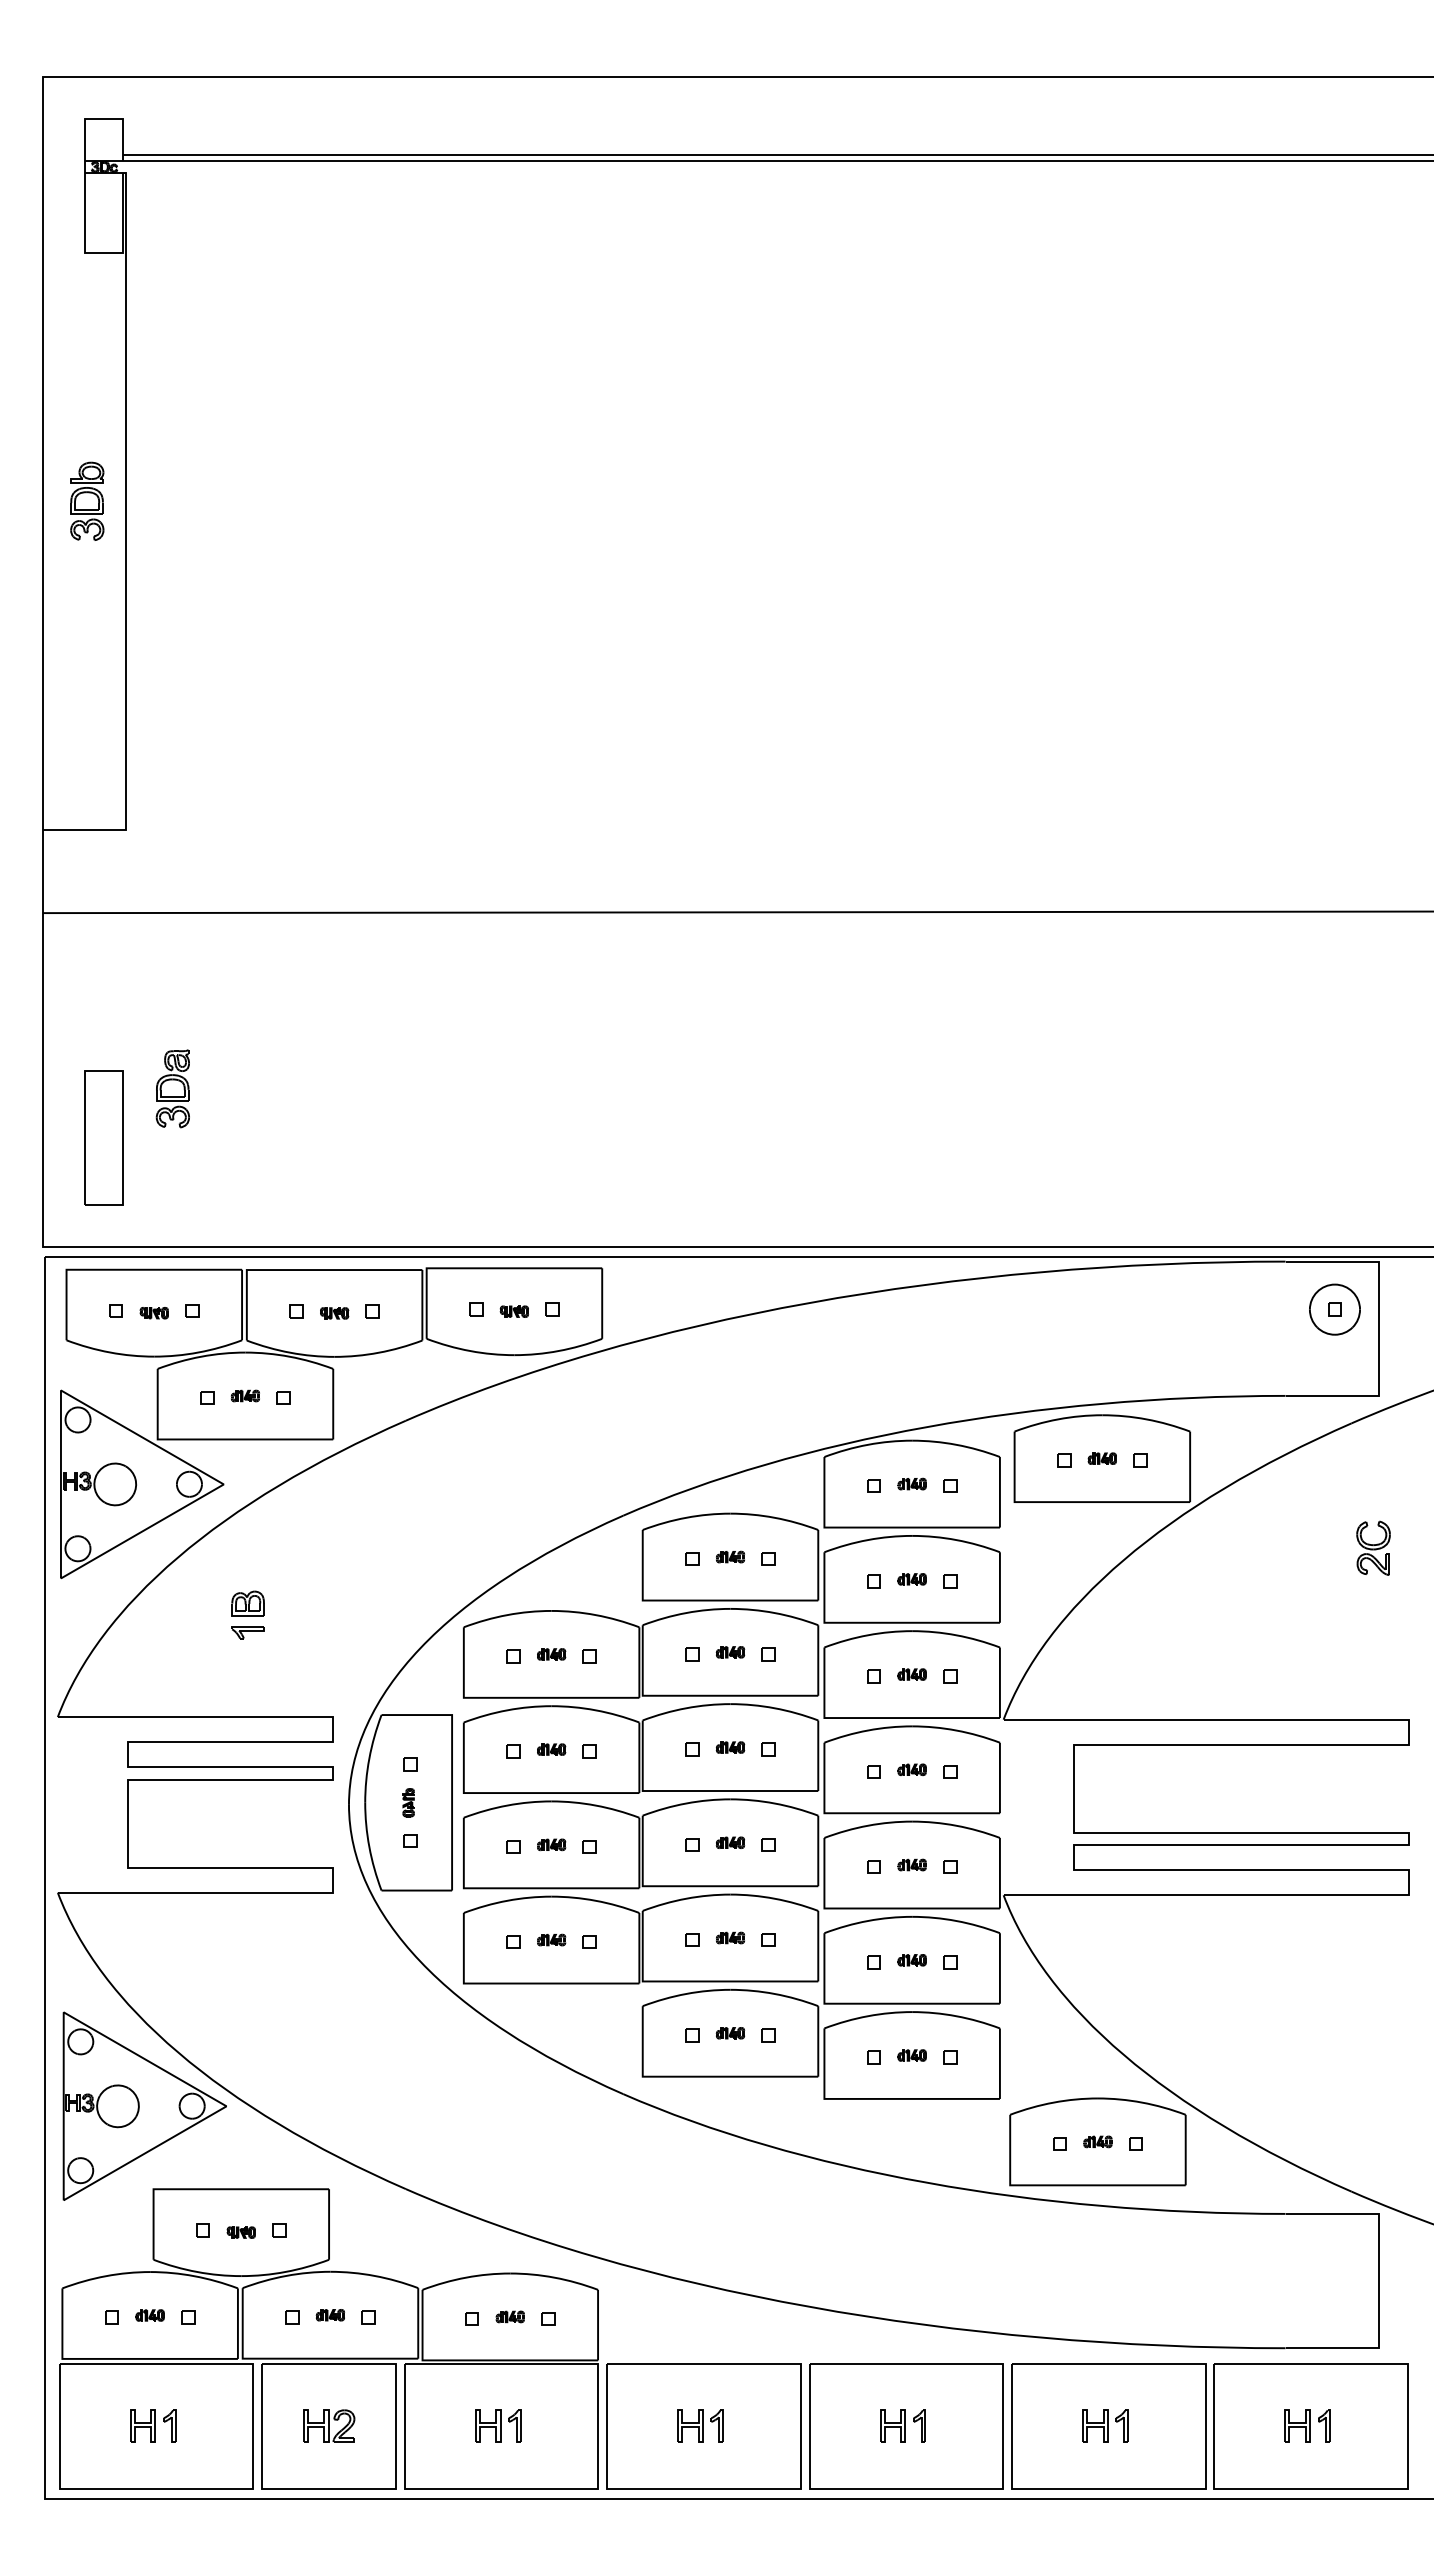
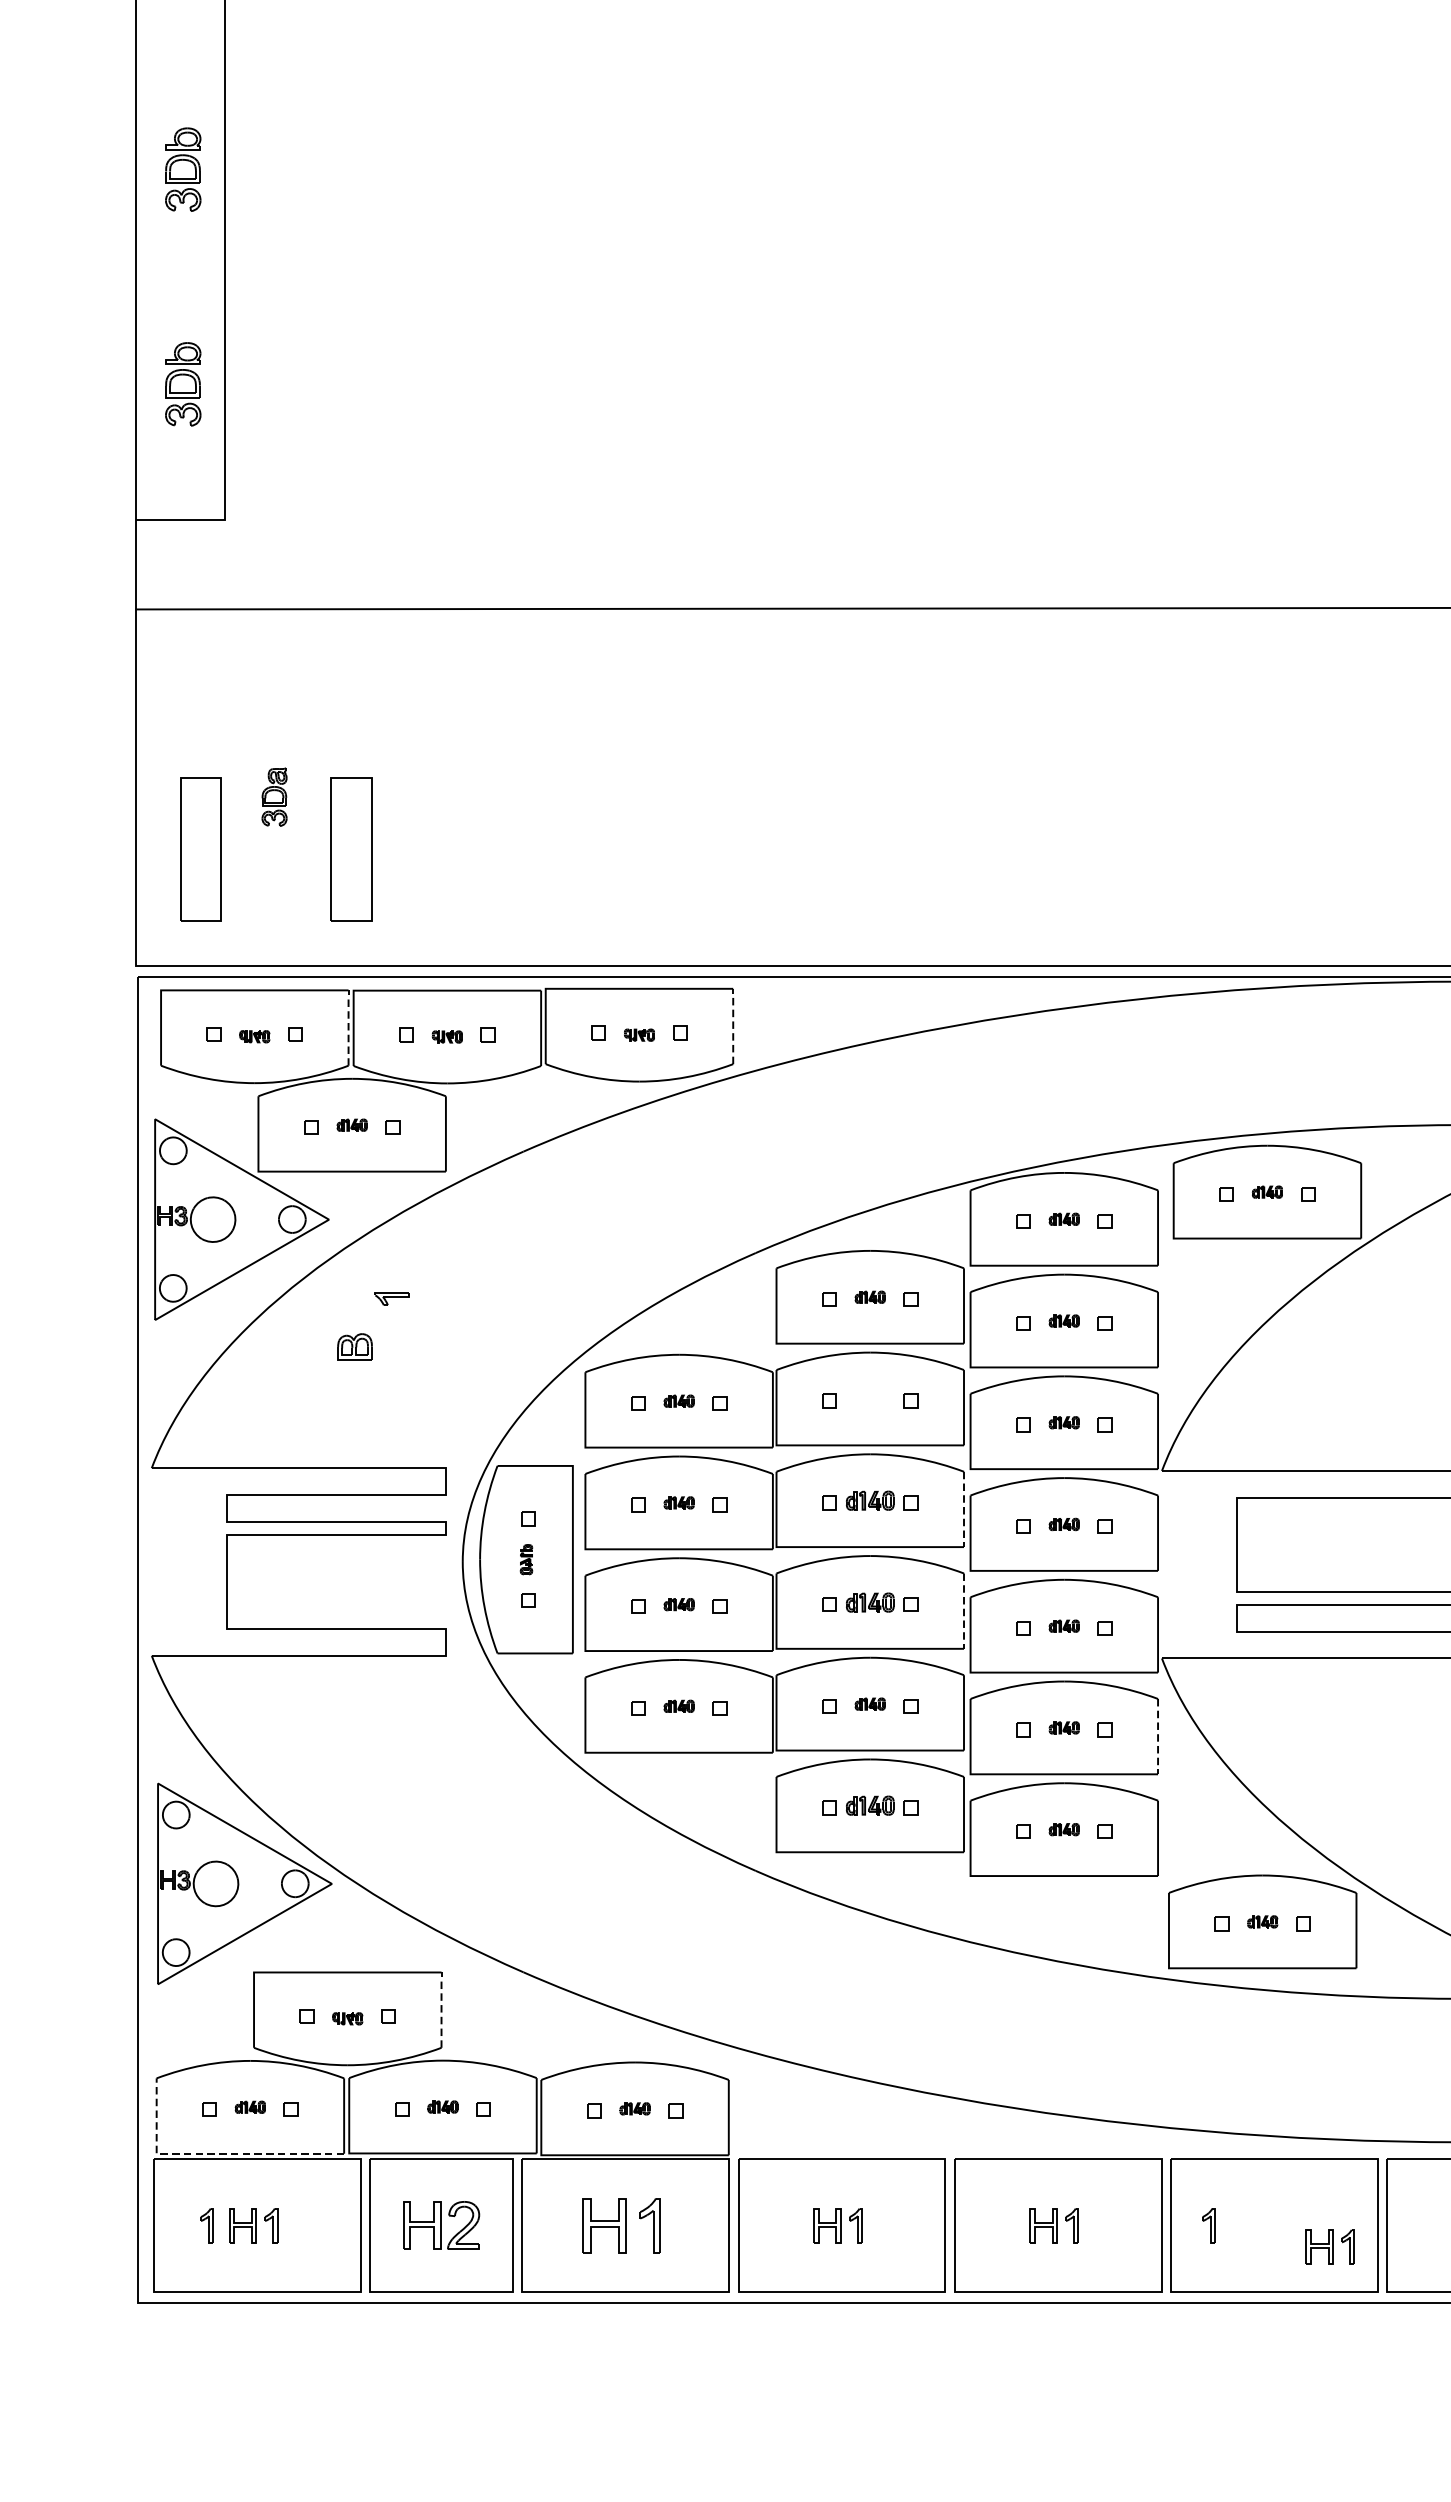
part: (87, 701) -> (183, 383), added
part: (172, 1088) -> (274, 796), size x0.7
part: (244, 1137) -> (351, 849), added
line: (602, 1303) -> (733, 1026), solid -> dashed
line: (242, 1304) -> (349, 1027), solid -> dashed
part: (247, 1632) -> (391, 1298), moved
part: (730, 1652) -> (870, 1399), removed
part: (730, 1747) -> (870, 1500), size x1.6
line: (818, 1756) -> (964, 1510), solid -> dashed
part: (730, 1842) -> (870, 1602), size x1.6
line: (818, 1851) -> (964, 1611), solid -> dashed
line: (999, 1968) -> (1157, 1736), solid -> dashed
part: (730, 2033) -> (870, 1806), size x1.6
line: (329, 2224) -> (441, 2010), solid -> dashed
line: (114, 2358) -> (212, 2153), solid -> dashed
part: (109, 2425) -> (206, 2224), added
part: (329, 2425) -> (441, 2224), size x1.4
part: (498, 2425) -> (622, 2224), size x1.6
part: (1047, 2425) -> (1208, 2224), added
part: (1105, 2425) -> (1330, 2246), moved

